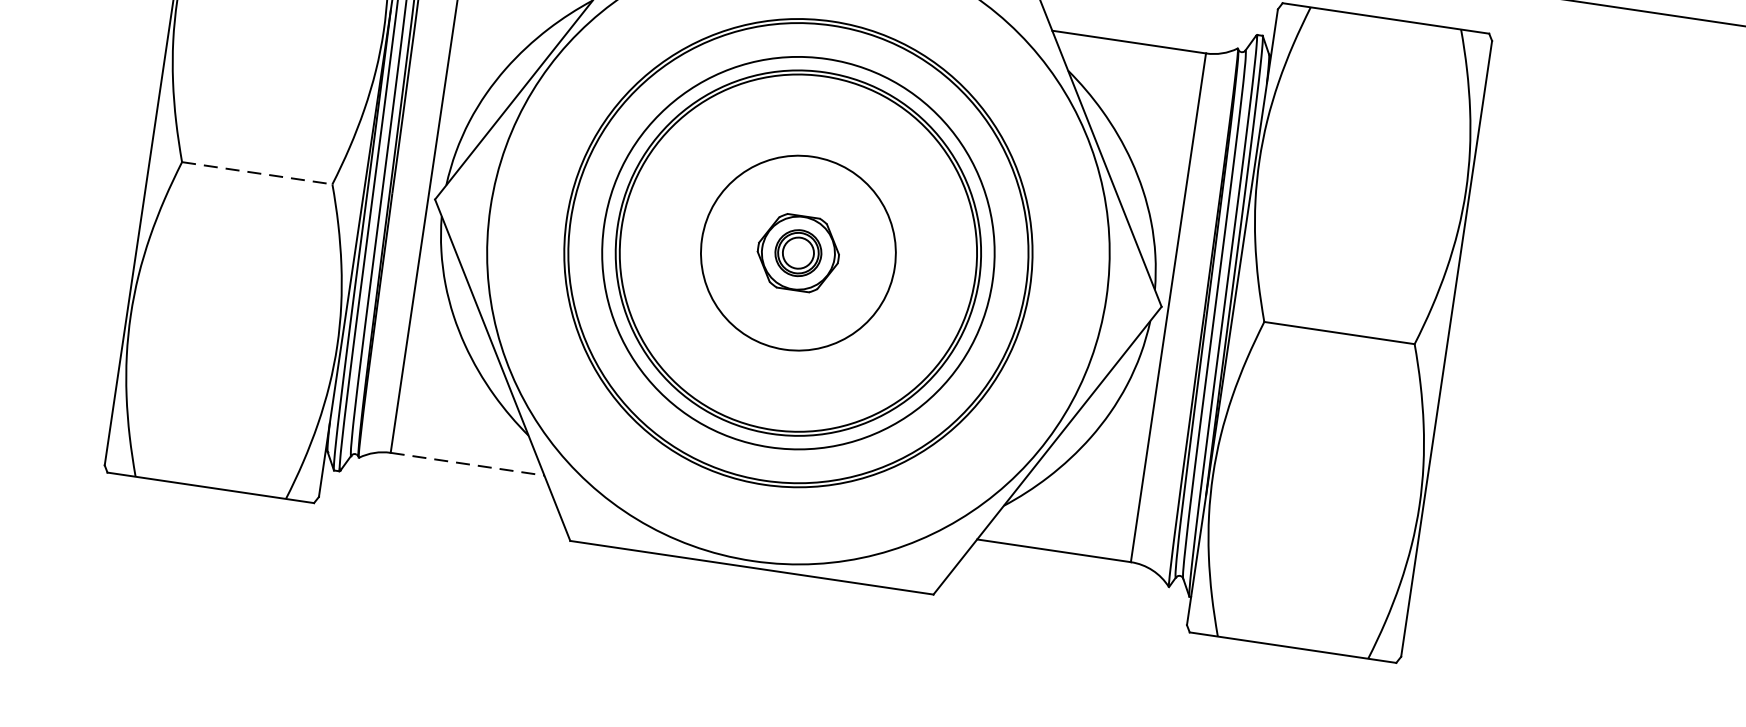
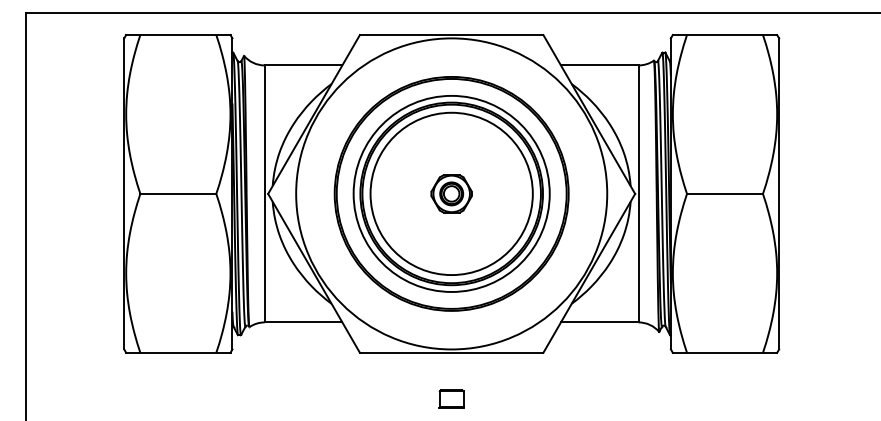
line: (257, 172) -> (178, 193), dashed -> solid
circle: (798, 252) -> (451, 193), size x1.67
line: (467, 464) -> (303, 322), dashed -> solid
part: (738, 658) -> (451, 398), added

